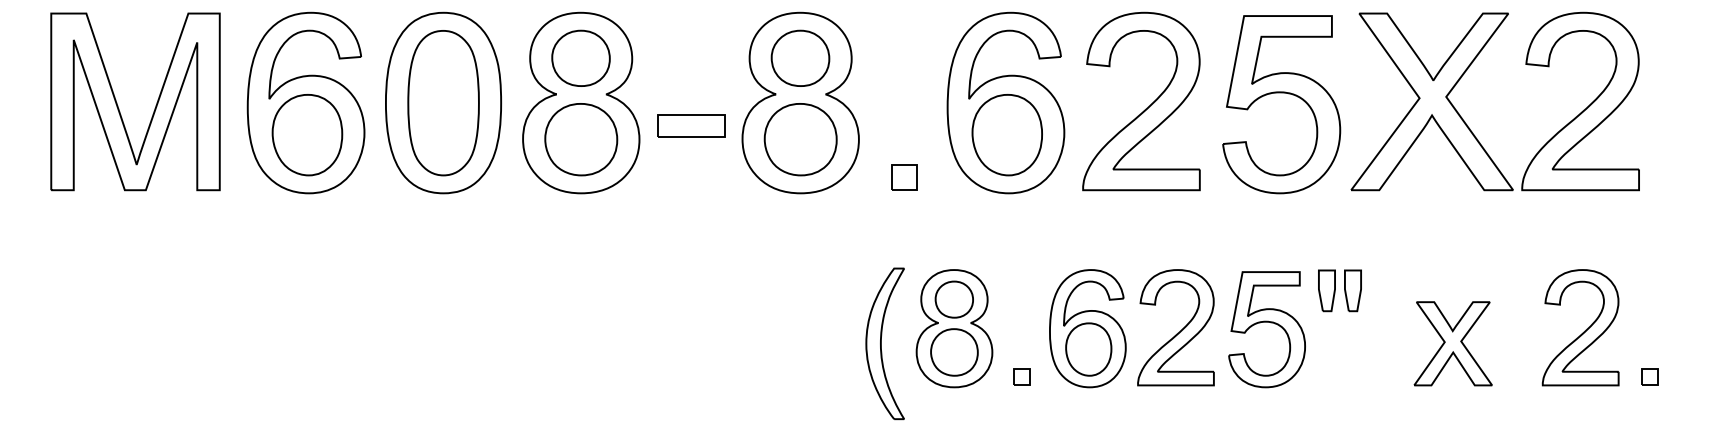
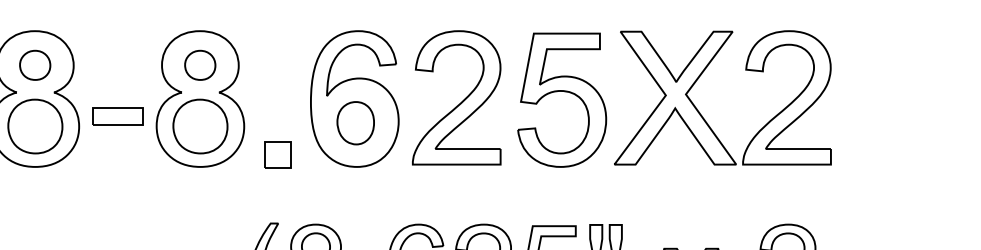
part: (580, 57) -> (34, 64), size x0.7
part: (800, 57) -> (200, 64), size x0.7
part: (1006, 135) -> (355, 123), size x0.7
part: (904, 177) -> (278, 155), size x1.4

